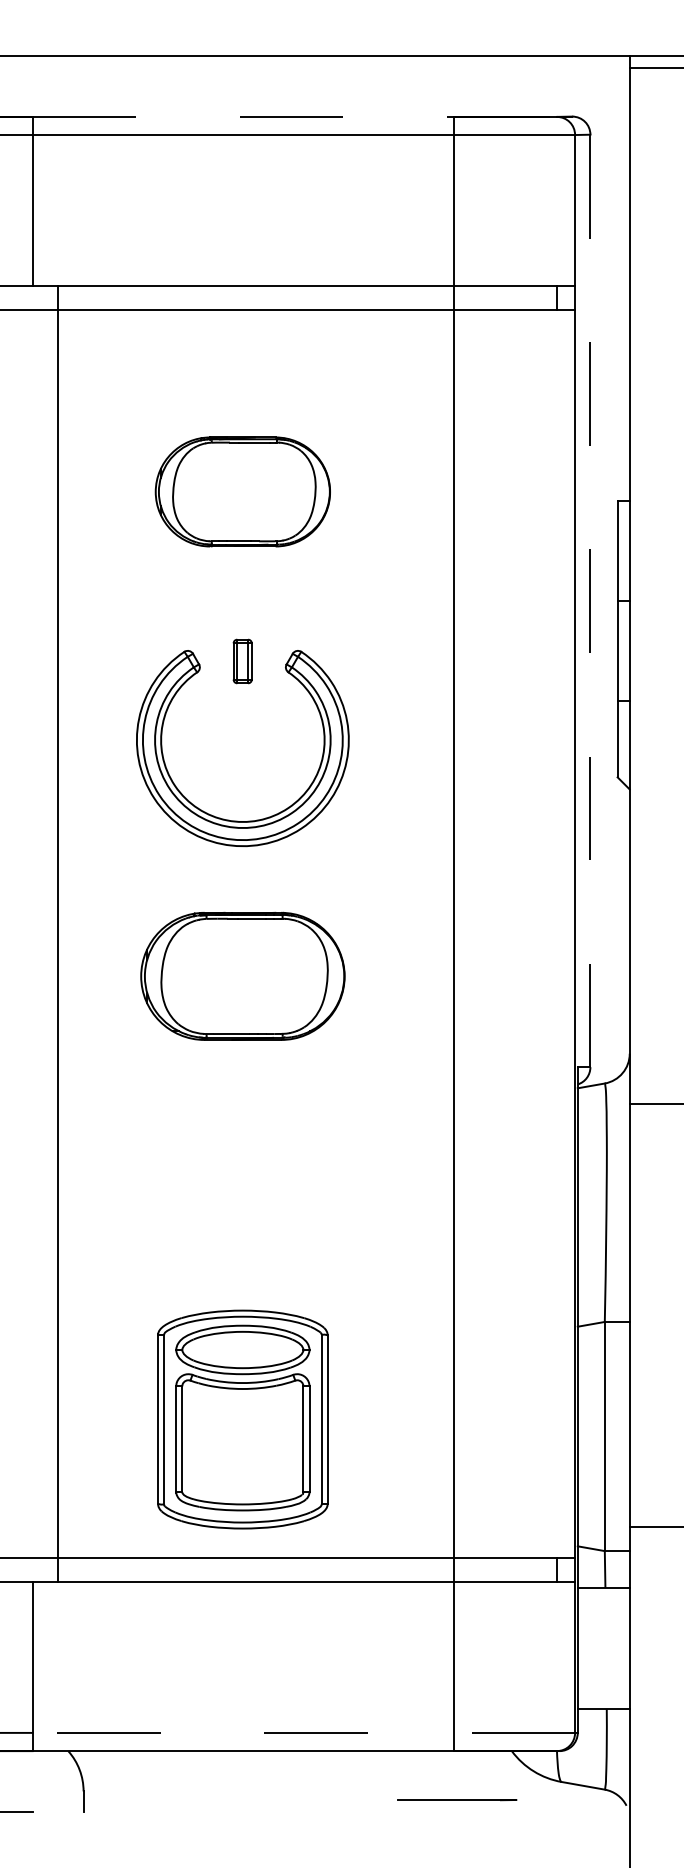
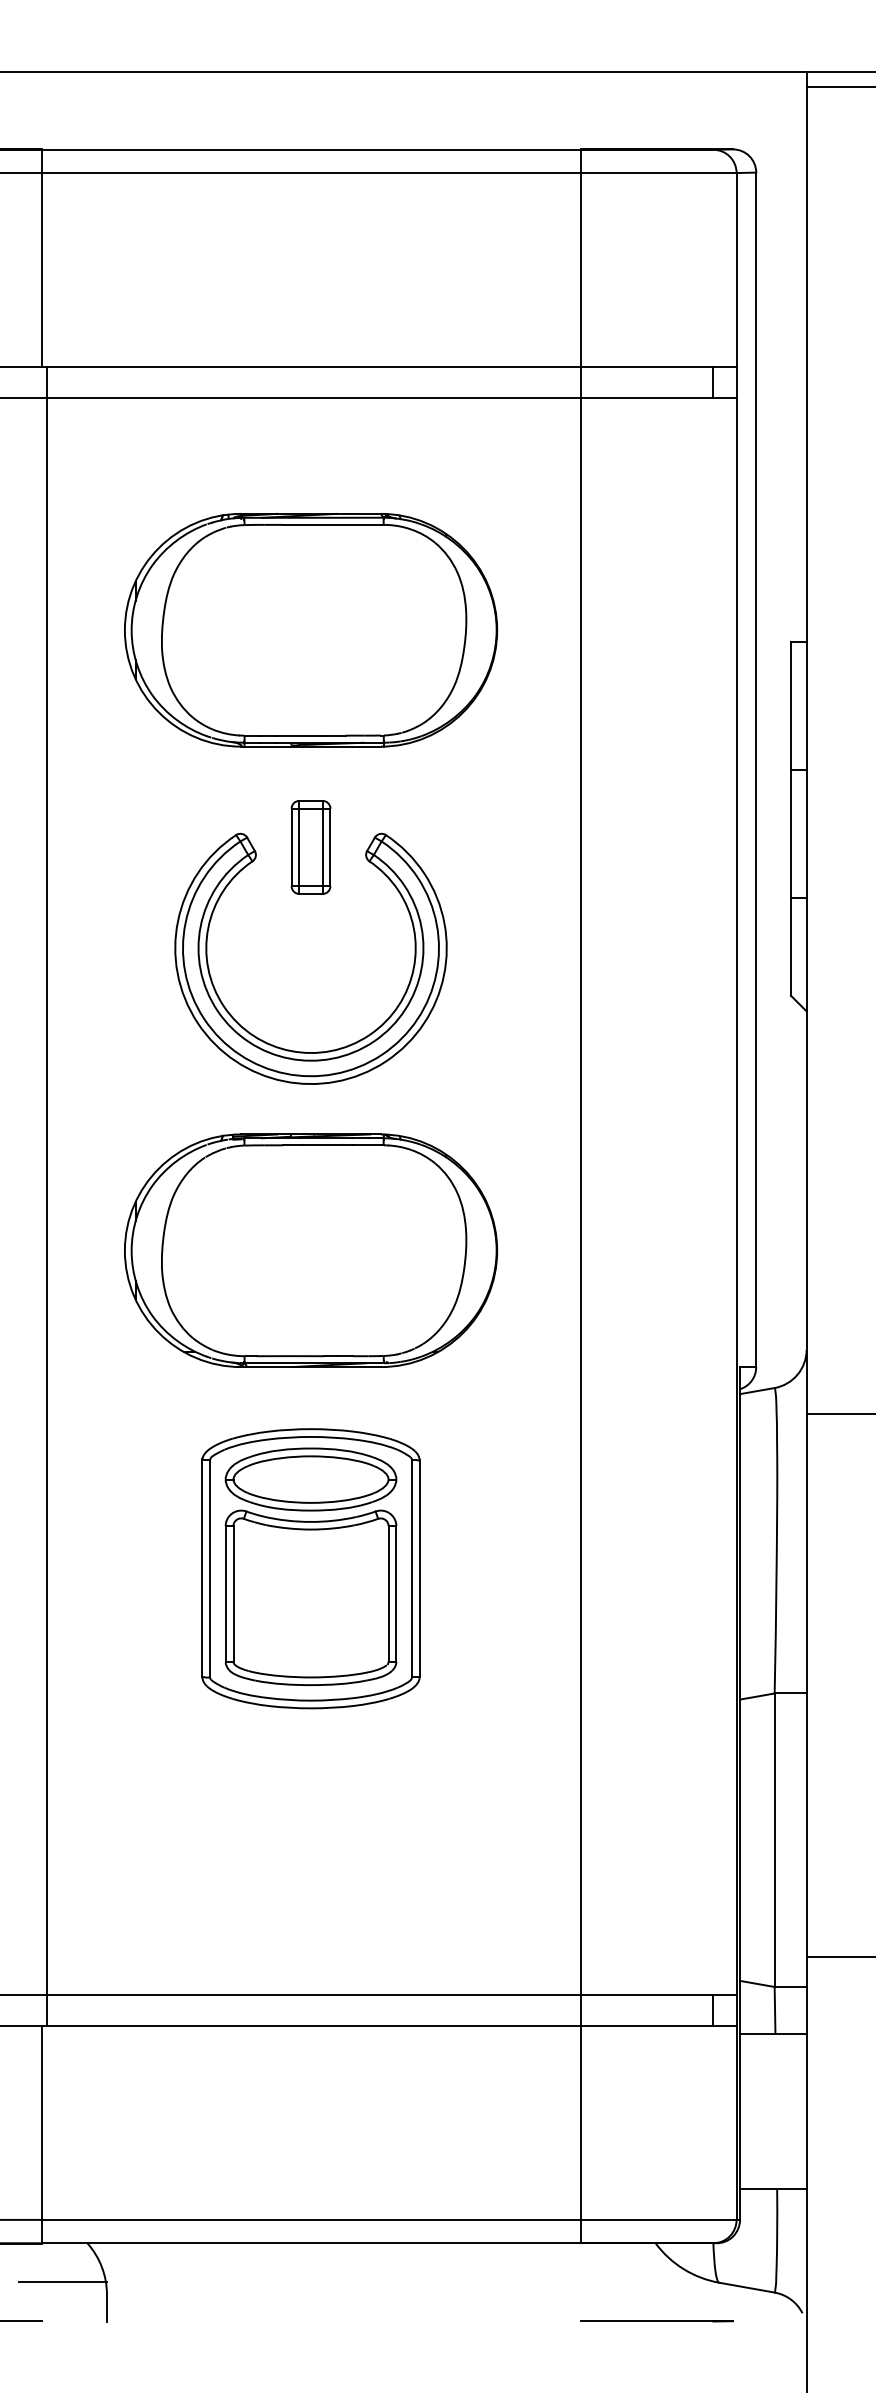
line: (295, 116) -> (378, 149), dashed -> solid
part: (242, 491) -> (310, 629), size x1.67
line: (590, 600) -> (756, 769), dashed -> solid
part: (242, 661) -> (310, 847), size x1.67
line: (57, 933) -> (46, 1195), moved
part: (242, 976) -> (310, 1250), size x1.43
part: (242, 1419) -> (310, 1568), moved
line: (303, 1732) -> (388, 2219), dashed -> solid
line: (49, 1781) -> (63, 2282), added
line: (457, 1800) -> (657, 2321), moved

